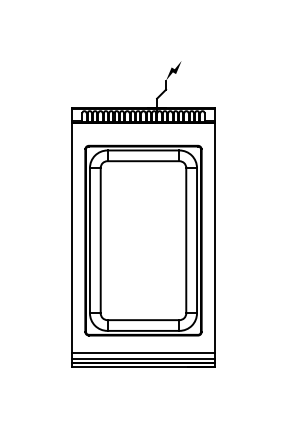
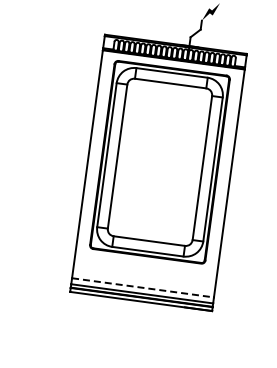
part: (143, 240) -> (160, 162), moved
line: (143, 353) -> (143, 288), solid -> dashed

